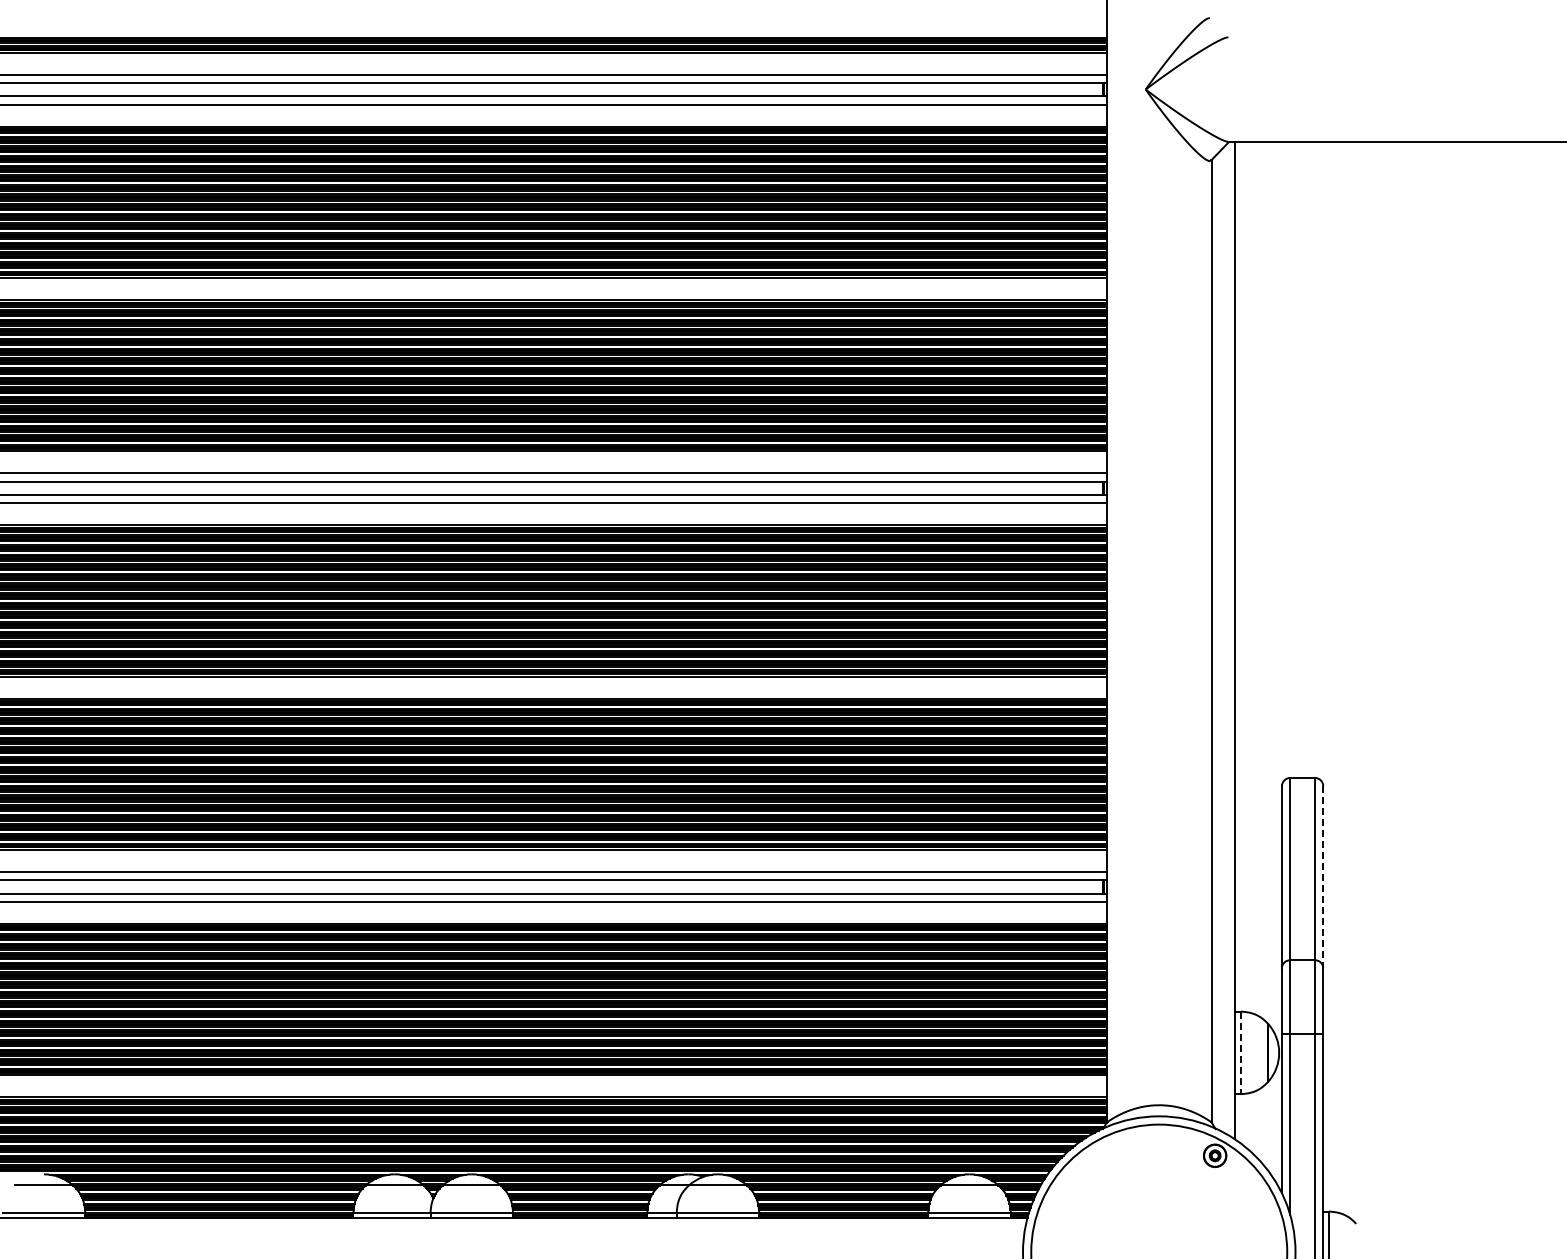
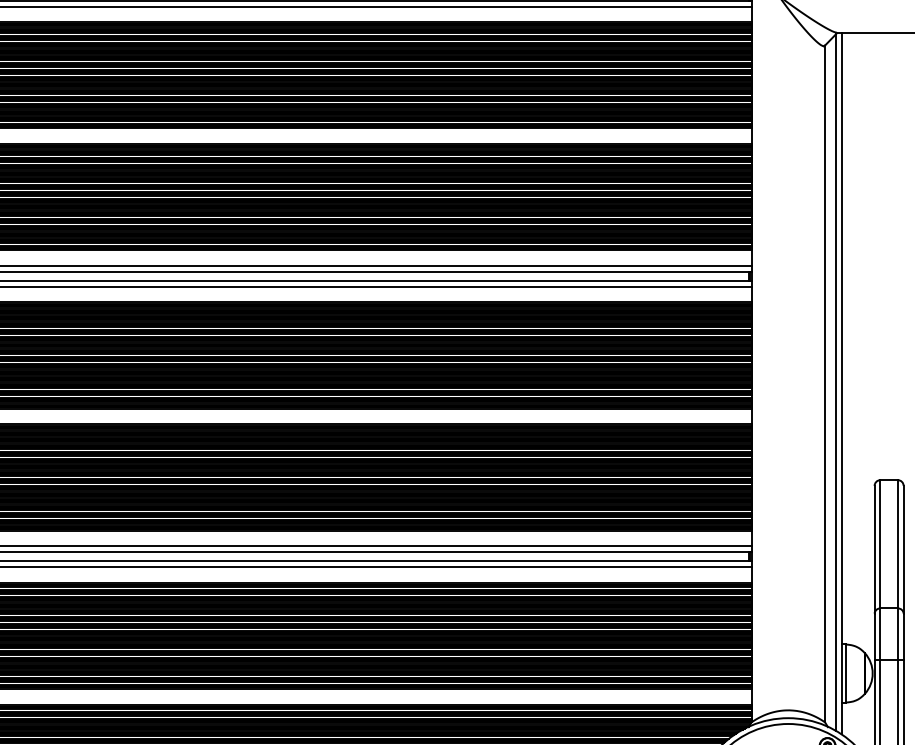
line: (1226, 639) -> (835, 382), added
line: (1323, 876) -> (903, 549), dashed -> solid
line: (1240, 1053) -> (845, 673), dashed -> solid

